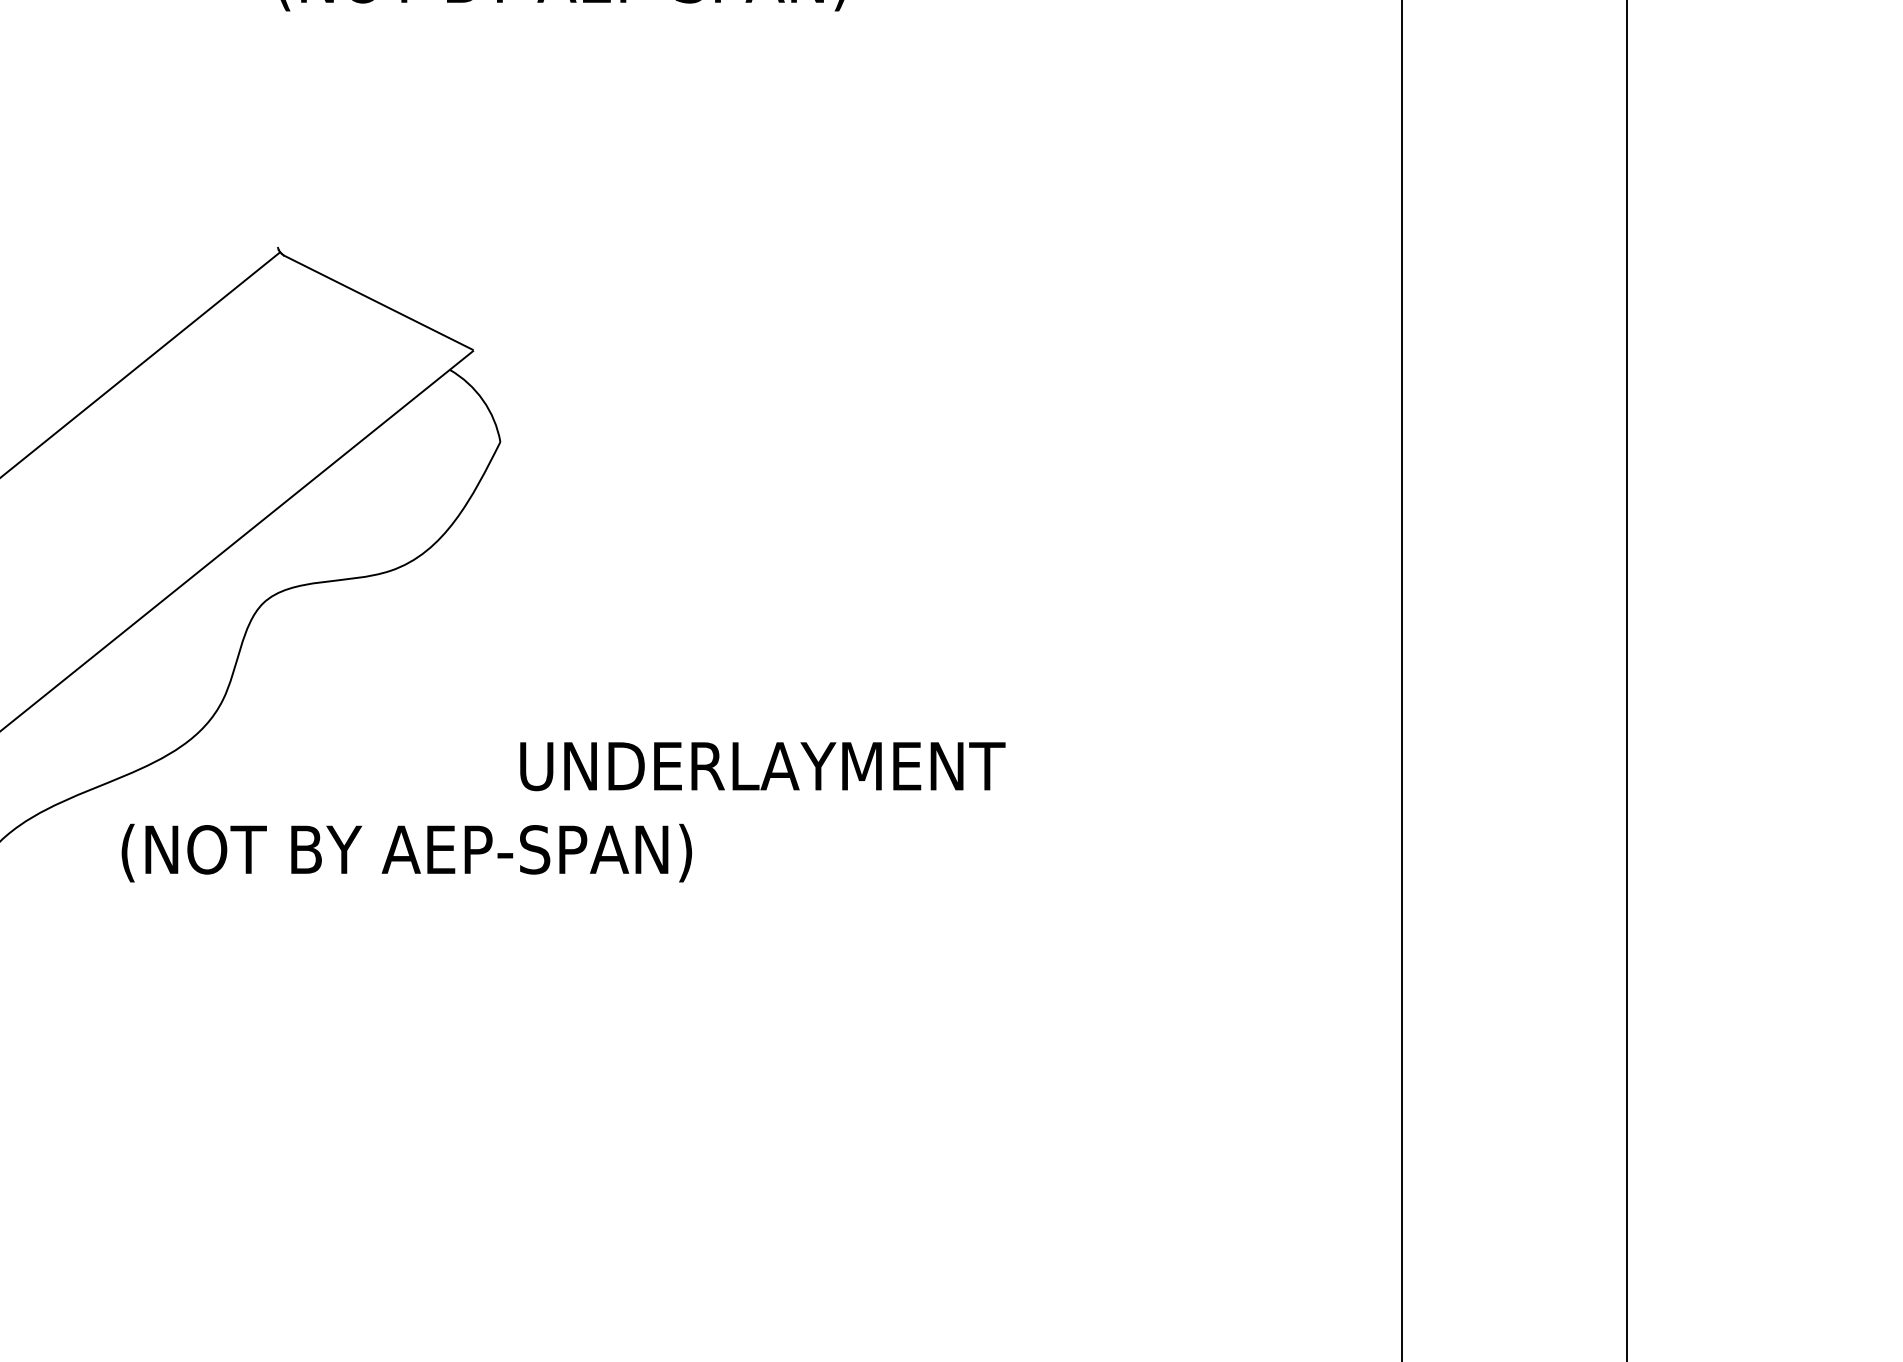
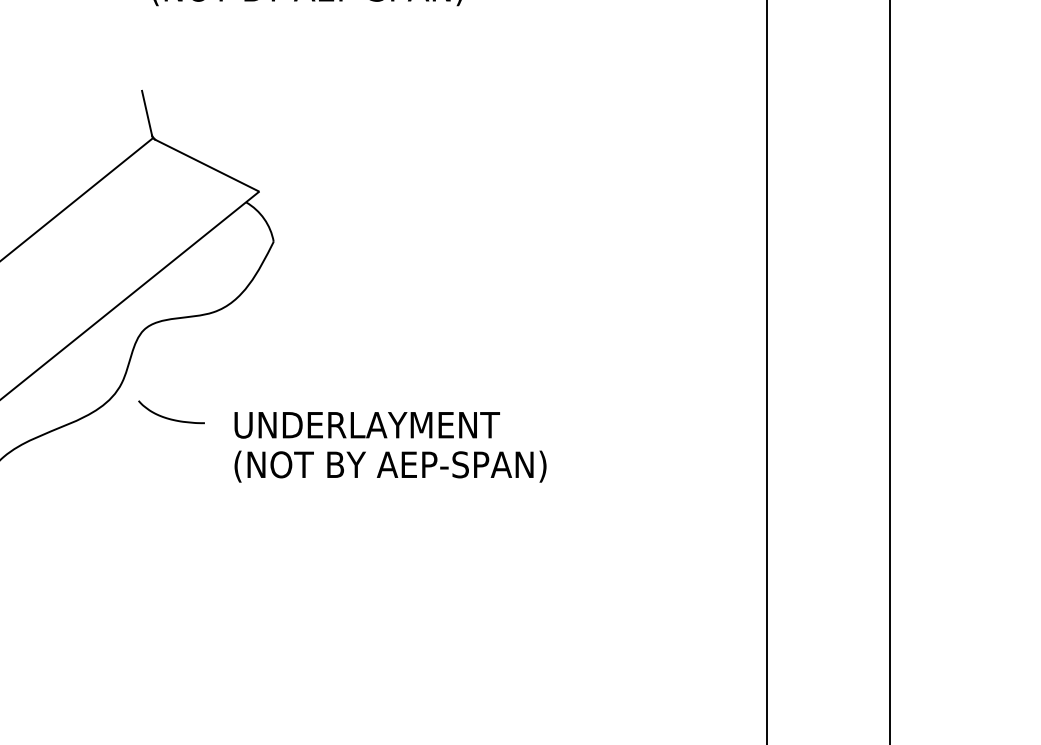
line: (269, 205) -> (147, 112), added
curve: (308, 763) -> (168, 417), added
text: (761, 766) -> (366, 425), moved
text: (406, 852) -> (390, 466), moved

